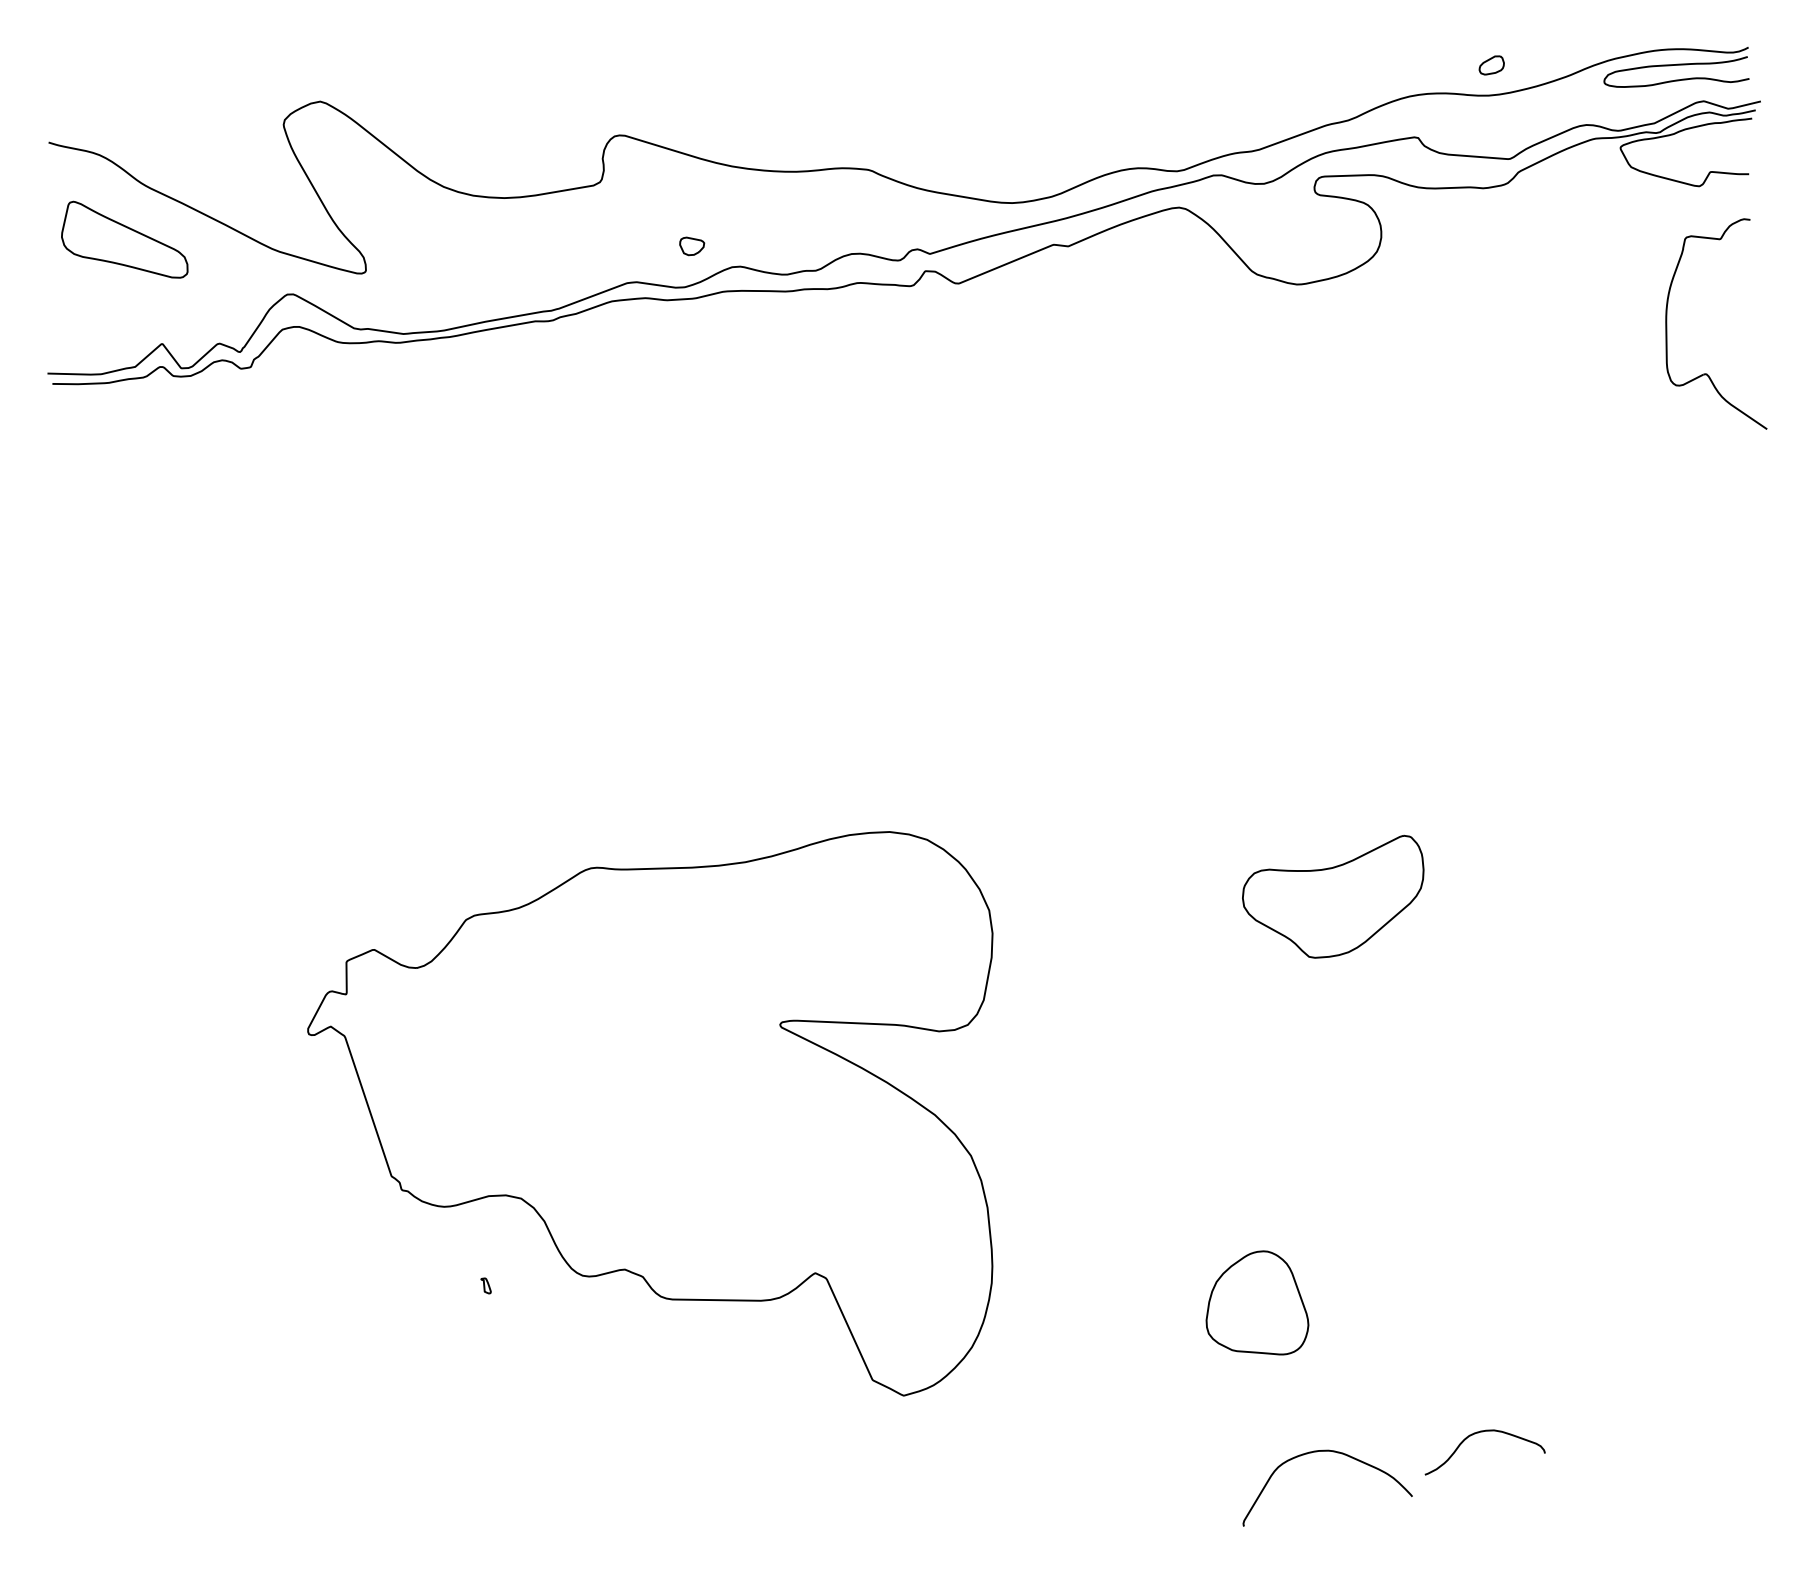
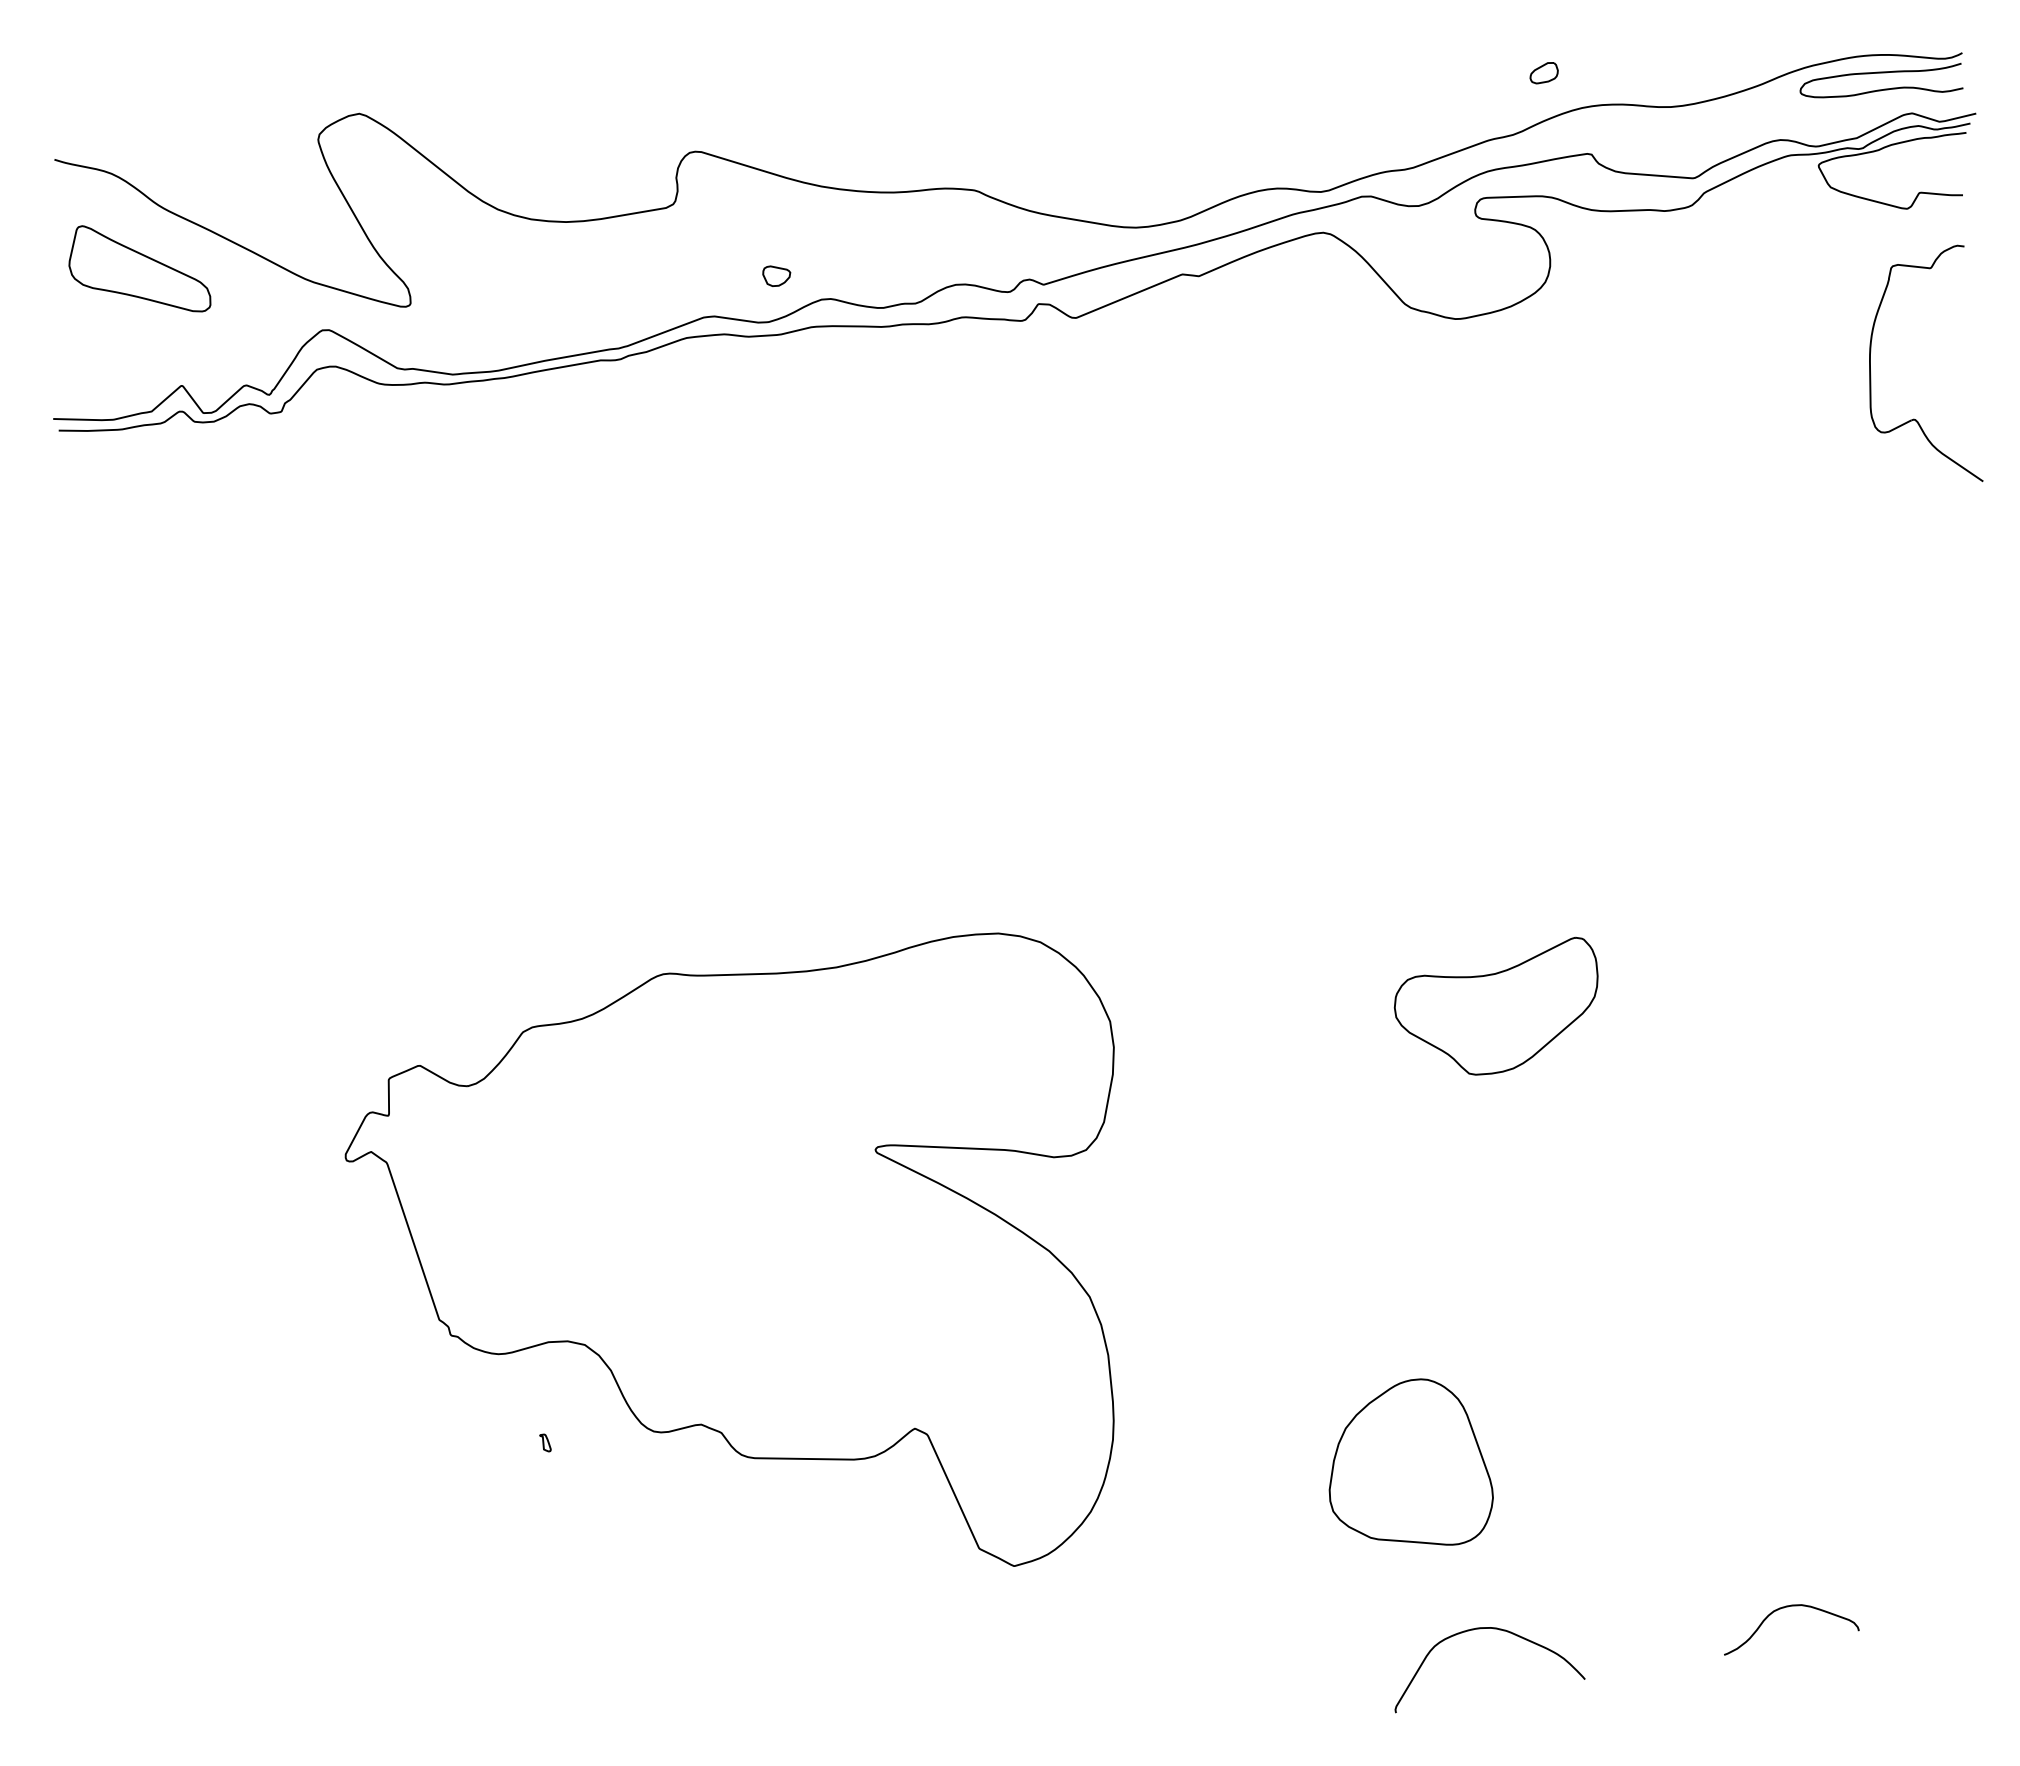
part: (1491, 65) -> (1543, 73), moved
part: (1256, 1302) -> (1410, 1461), size x1.43
curve: (1478, 1433) -> (1784, 1608), moved

